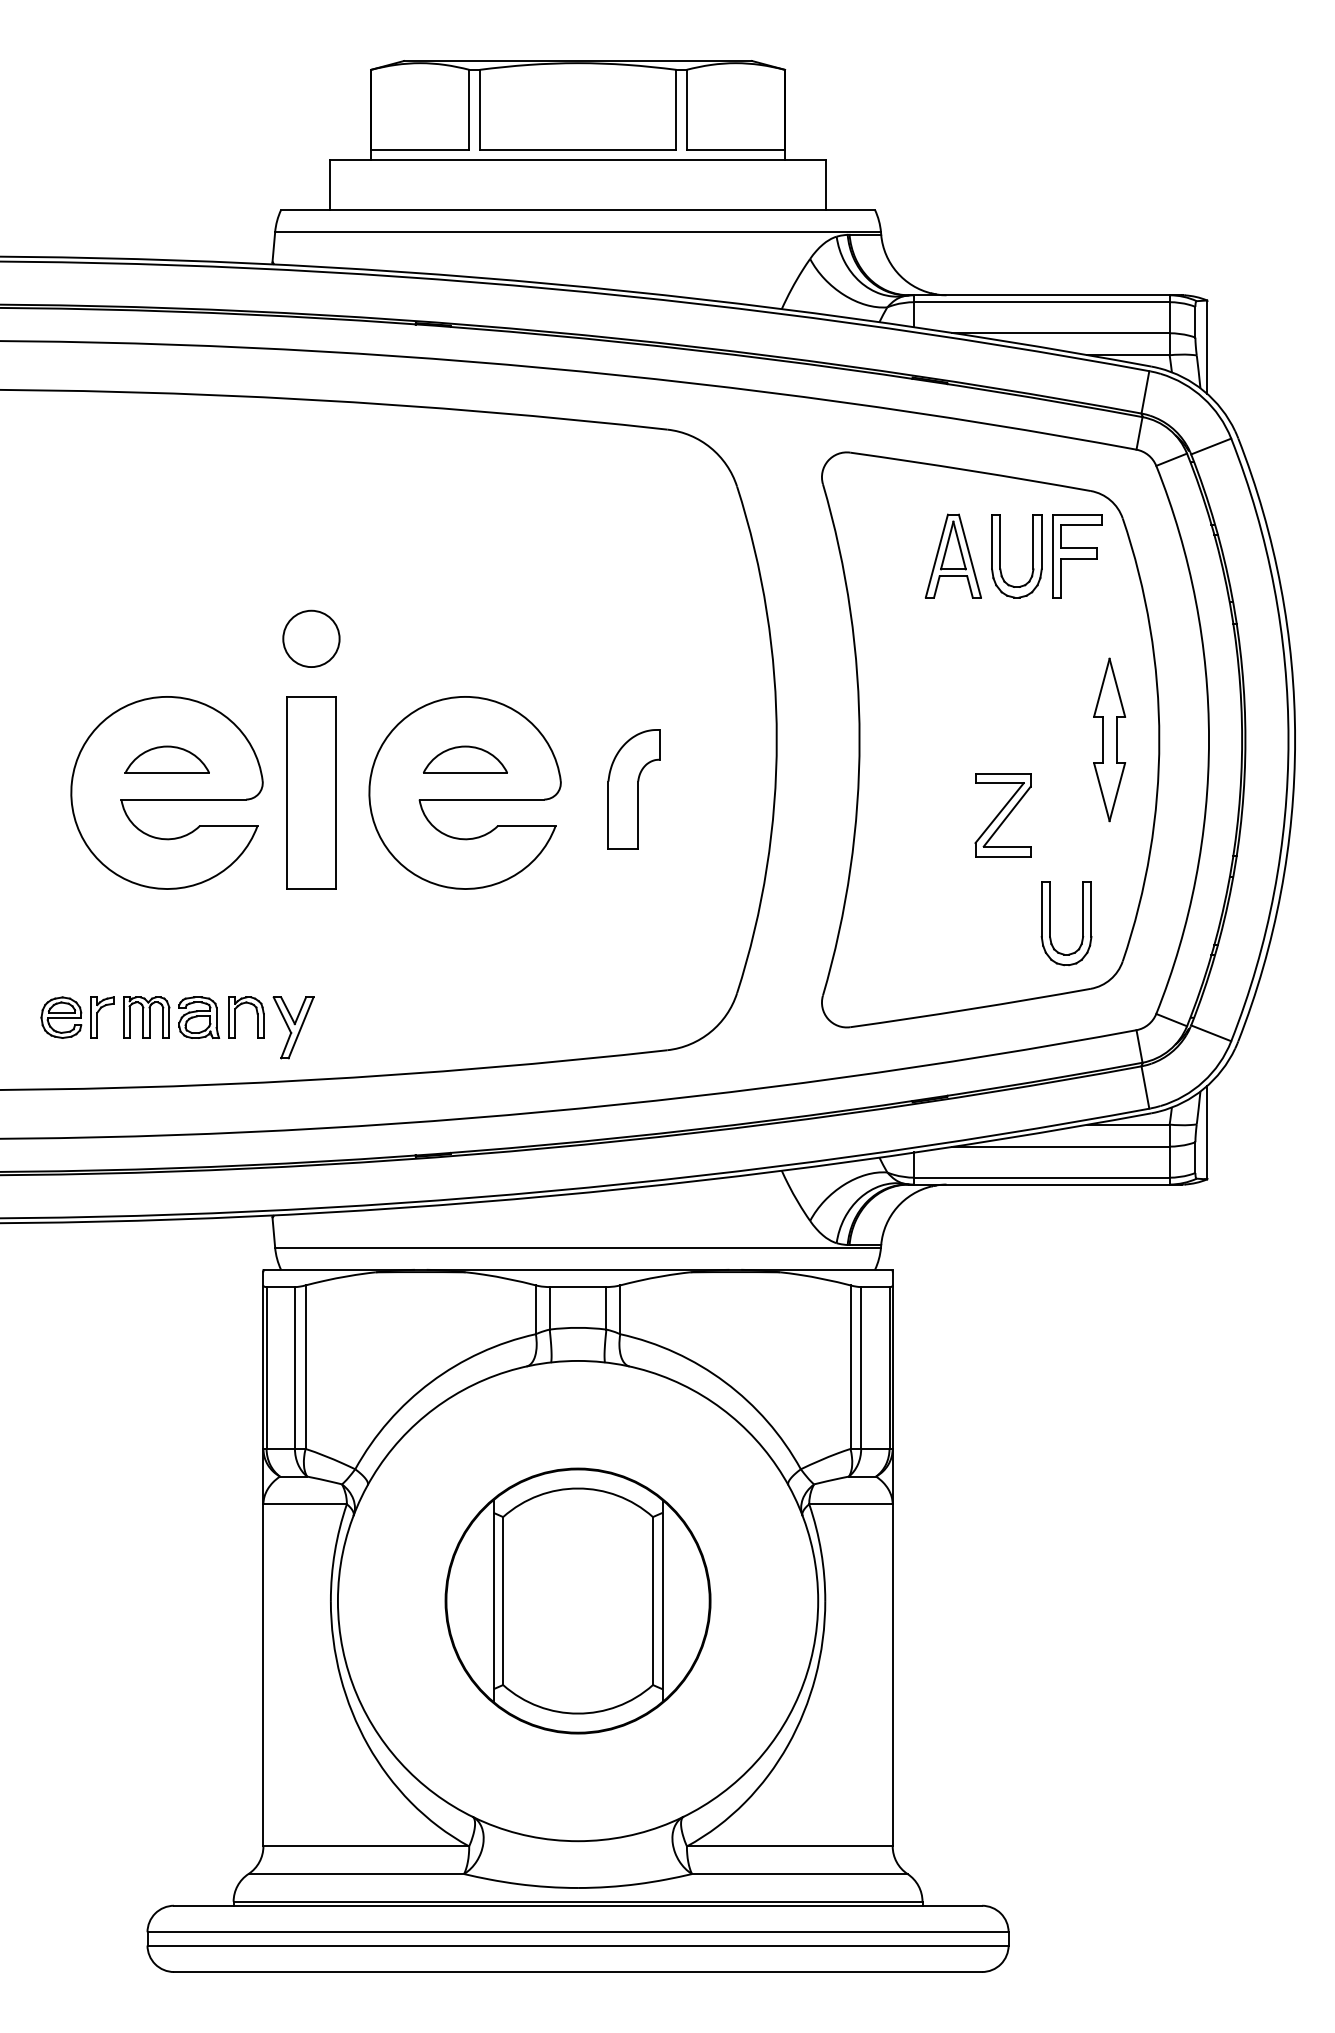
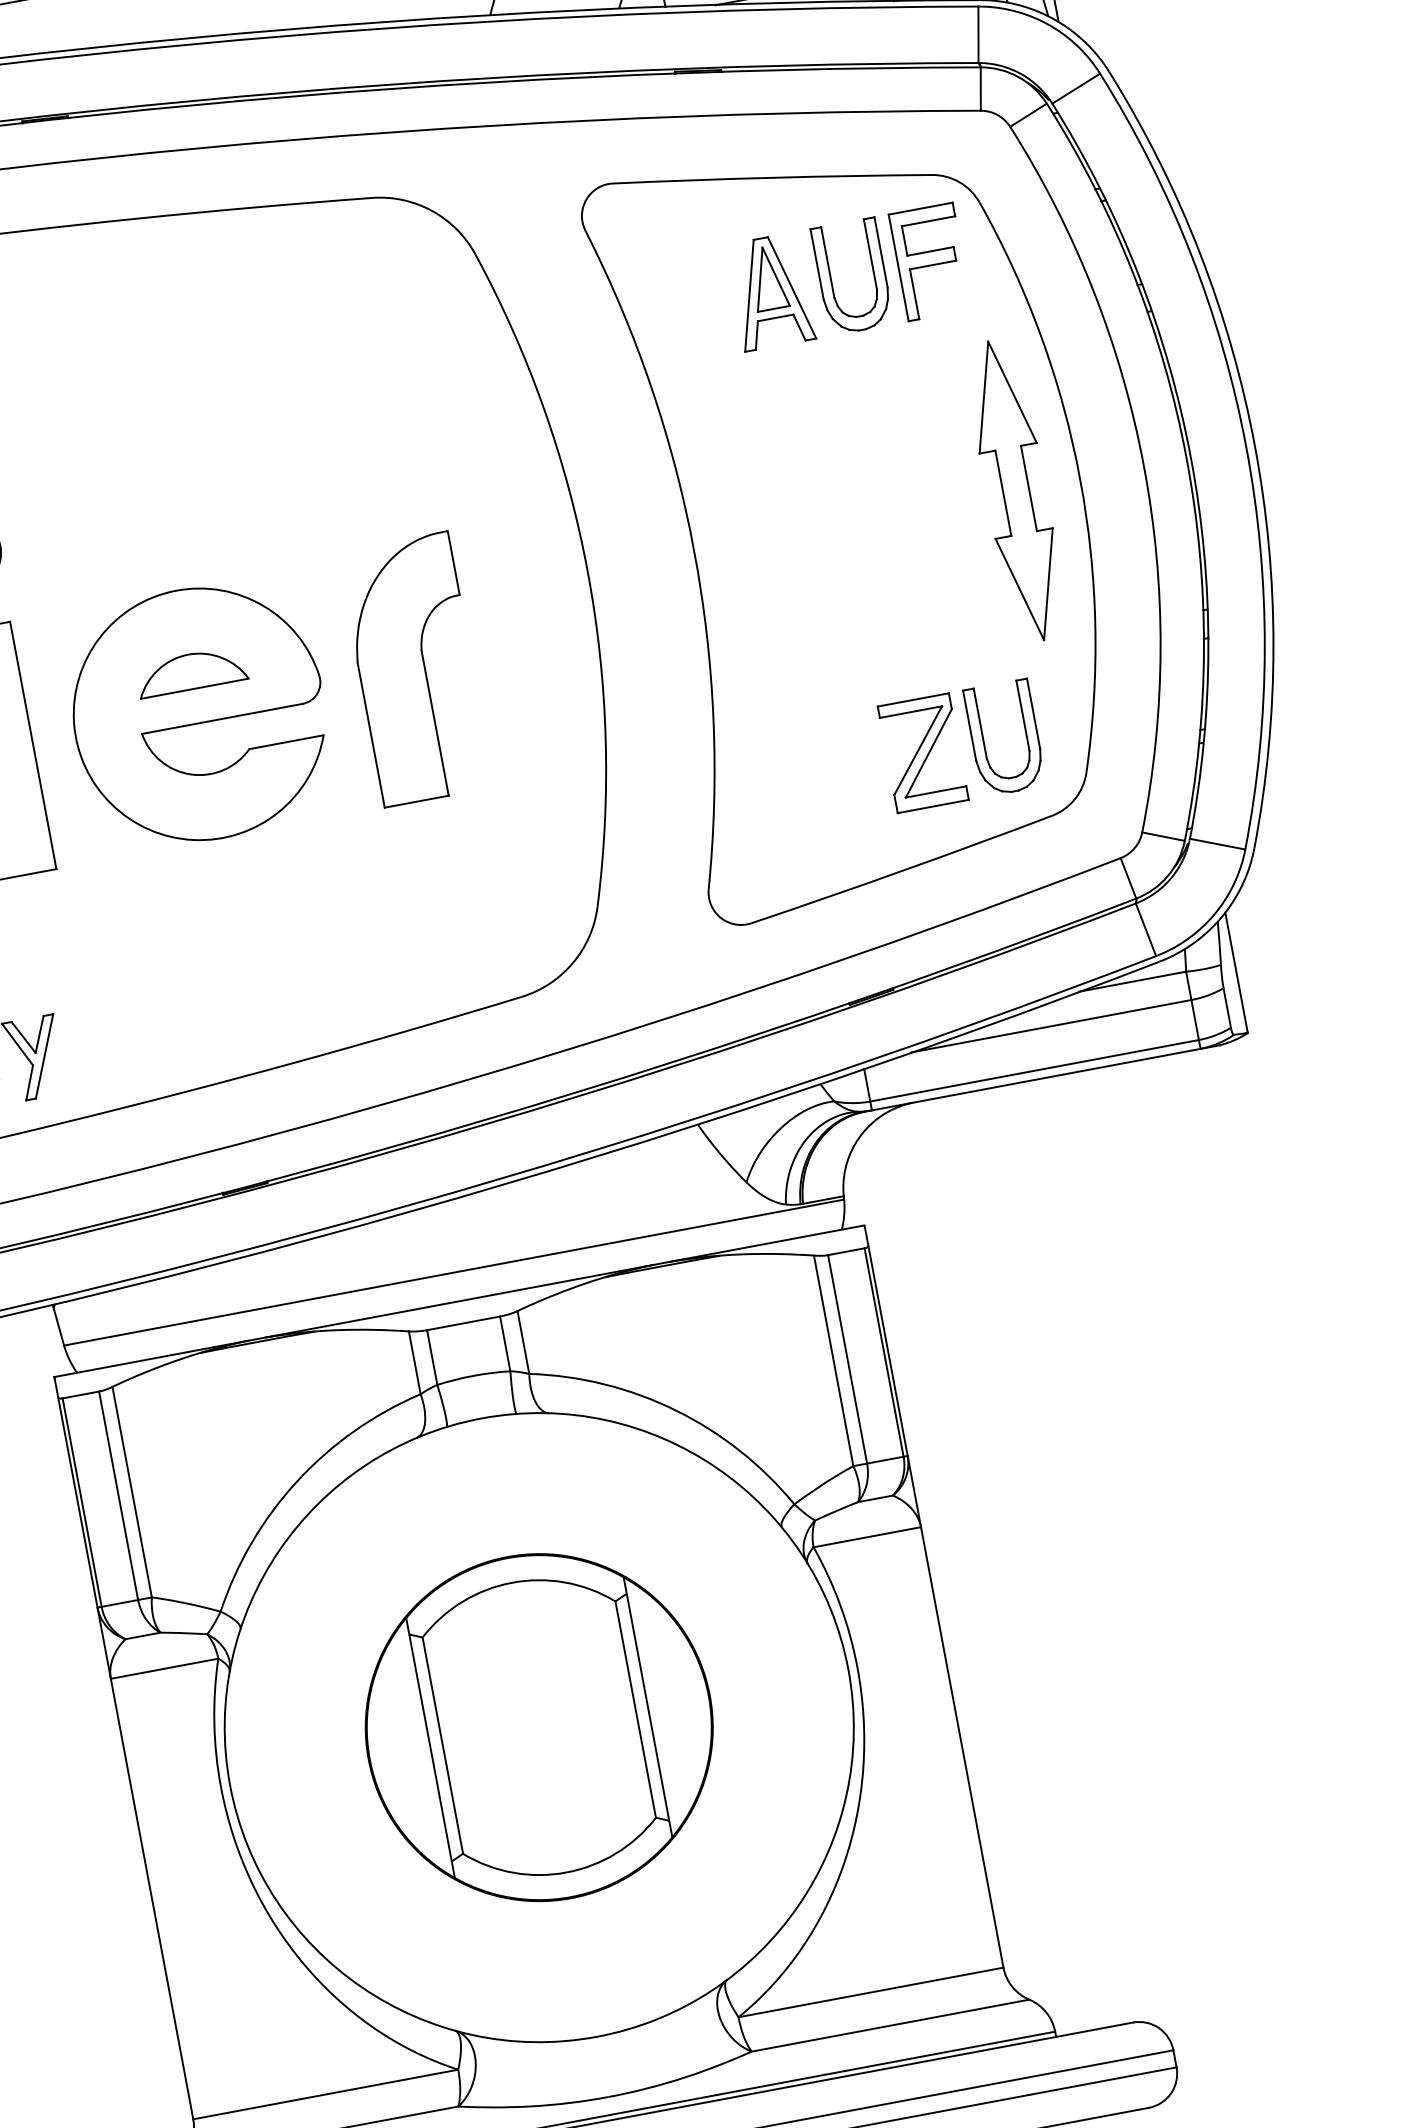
part: (1109, 739) -> (1015, 490), size x1.43
part: (633, 789) -> (415, 669), size x1.67
part: (1002, 815) -> (922, 753), moved

